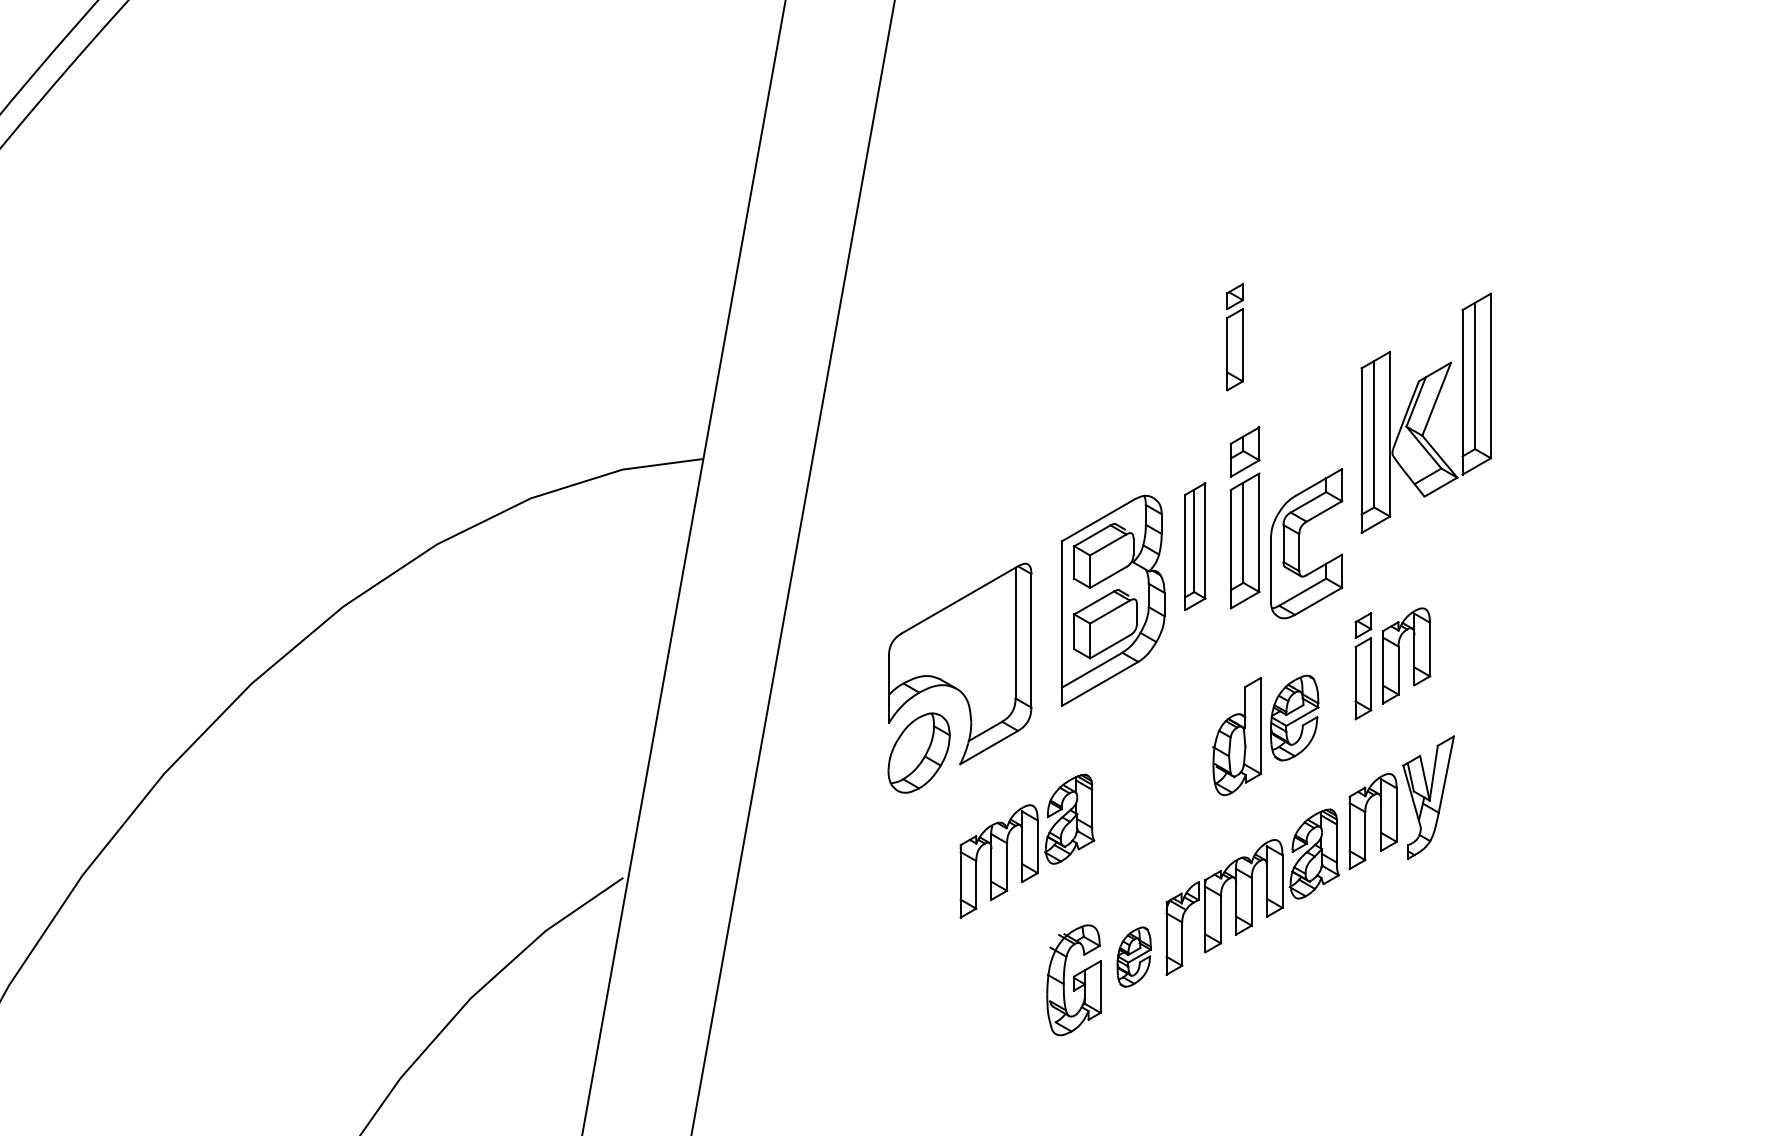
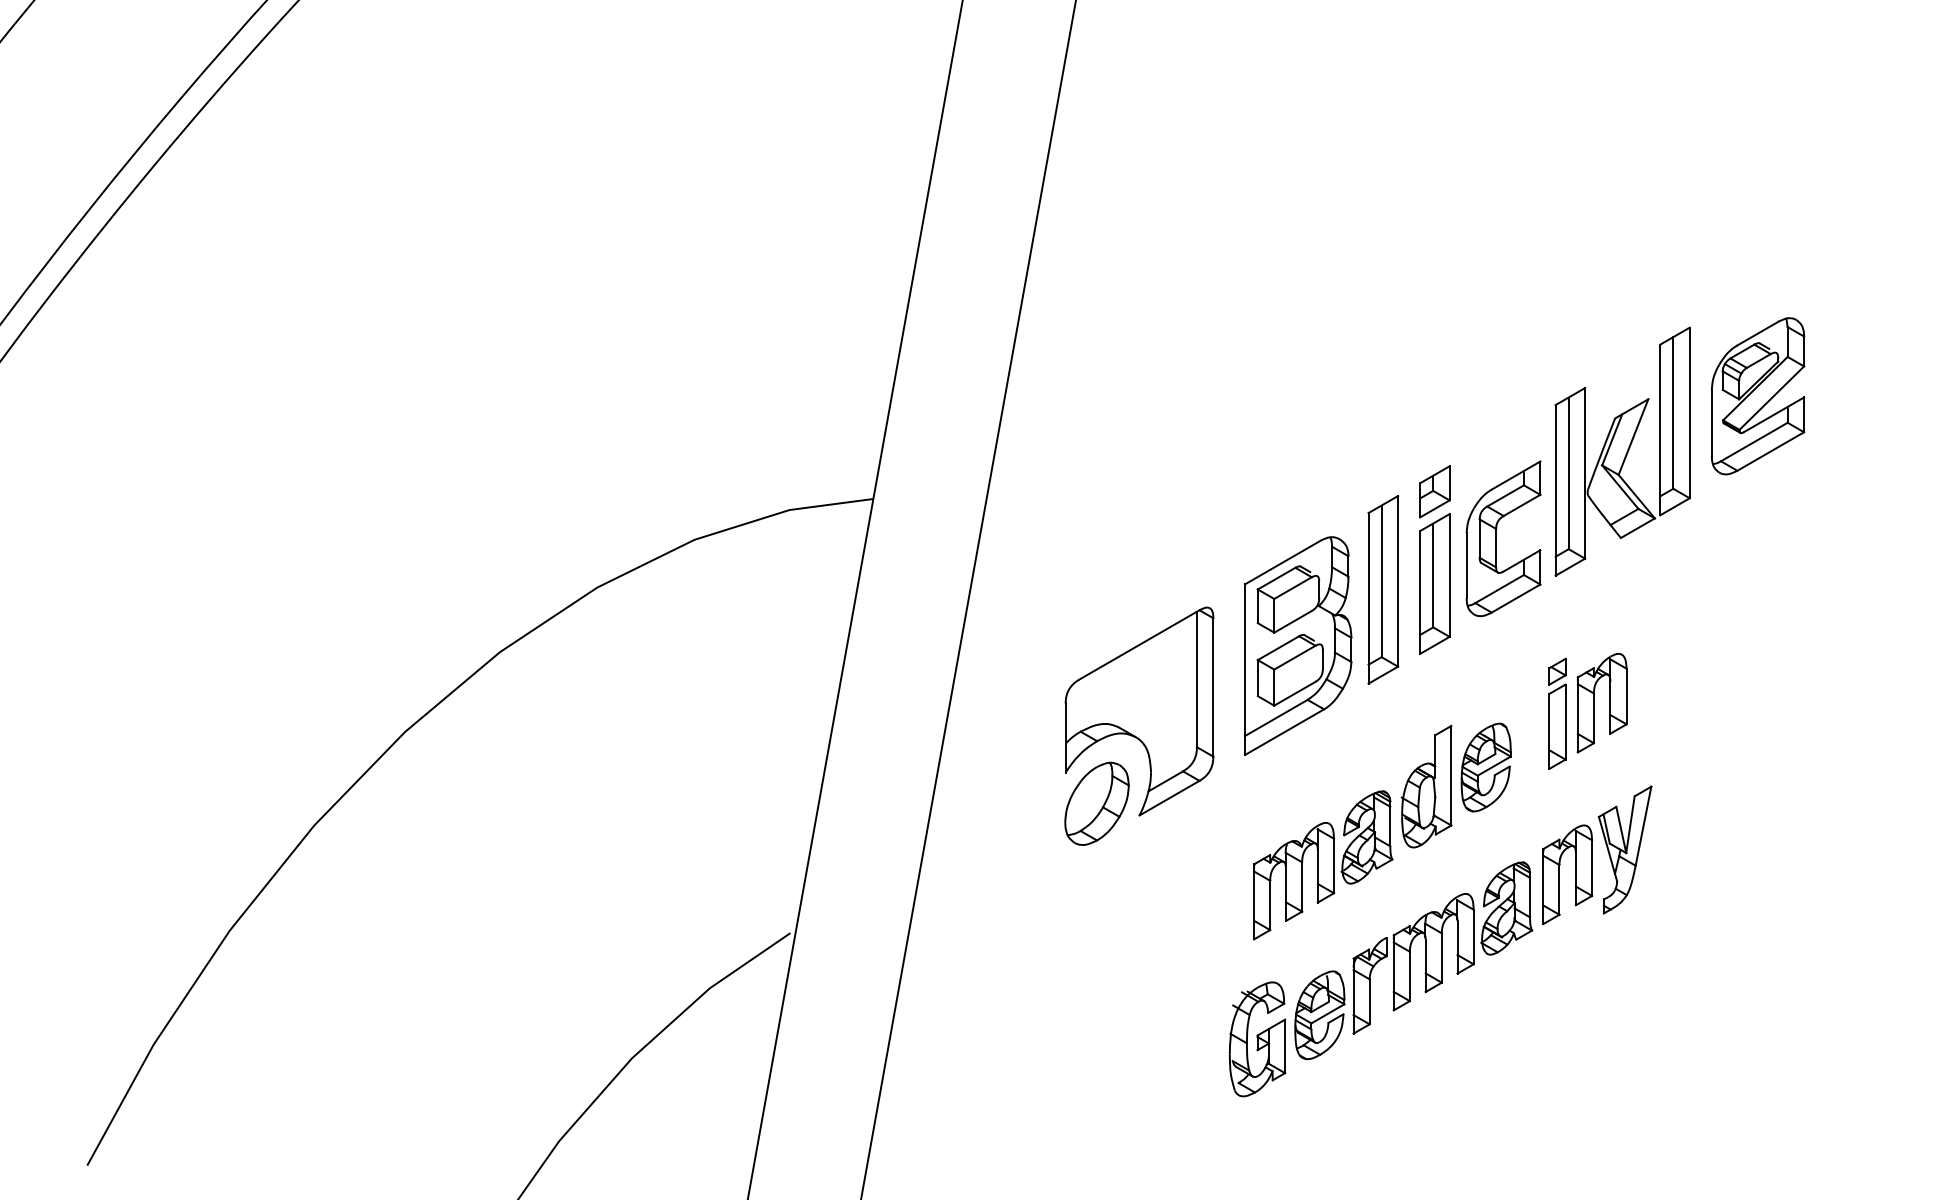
part: (1235, 336) -> (1424, 372), removed
part: (1557, 360) -> (1758, 396), added
part: (1299, 543) -> (1496, 538), moved
part: (1195, 546) -> (1383, 589), size x1.43
part: (1027, 846) -> (1323, 865), moved
part: (1133, 957) -> (1319, 1015), size x1.43

